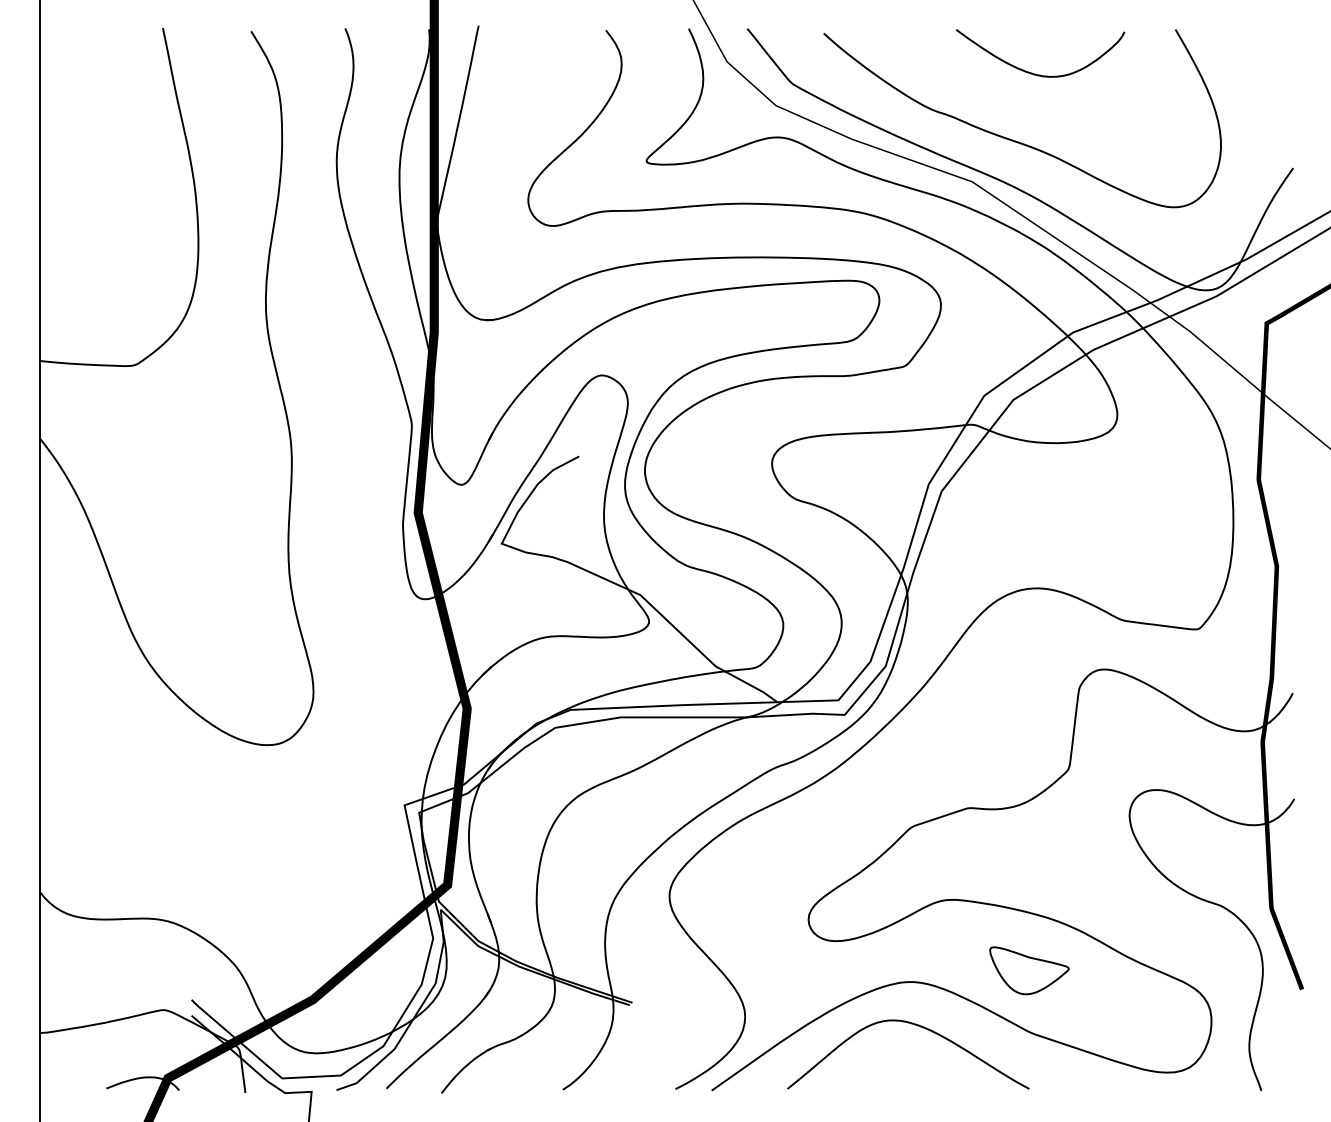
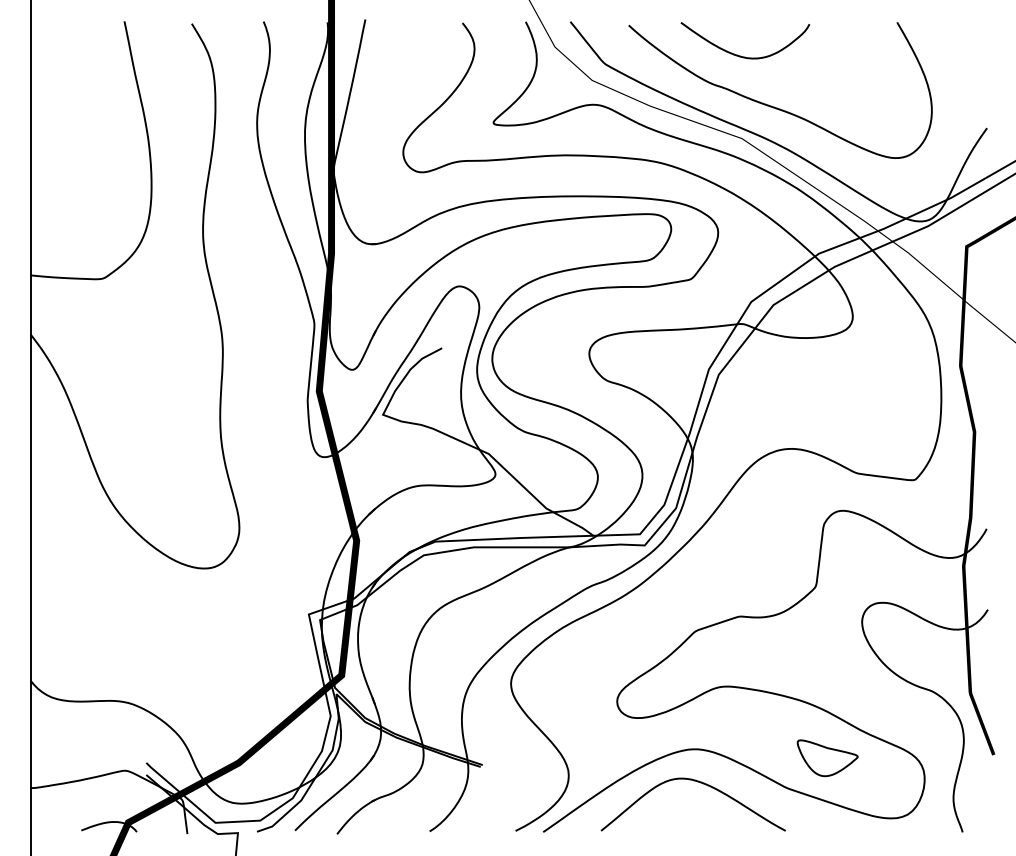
curve: (1032, 72) -> (739, 55), moved
part: (1029, 970) -> (827, 758), moved

